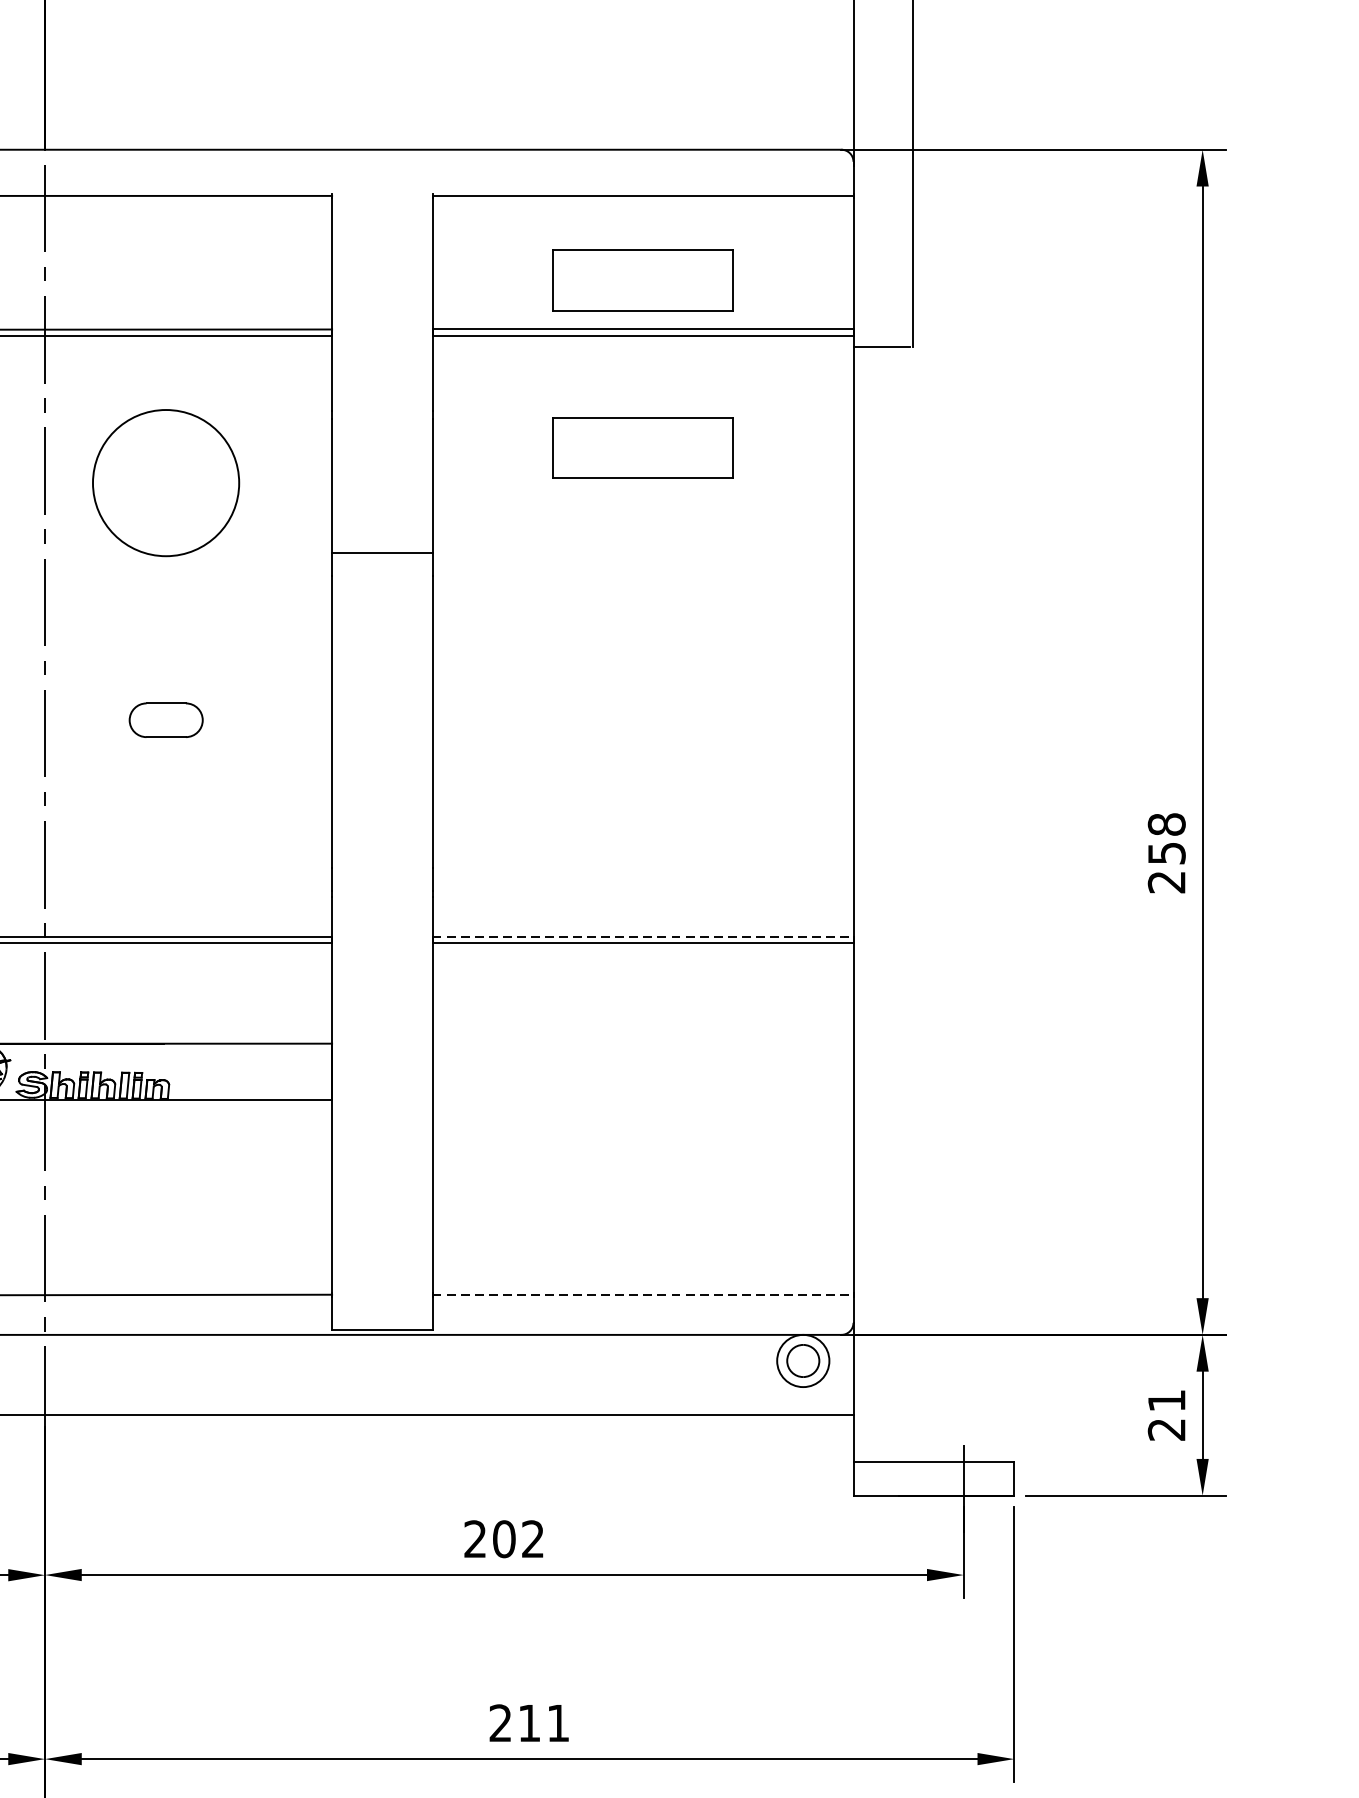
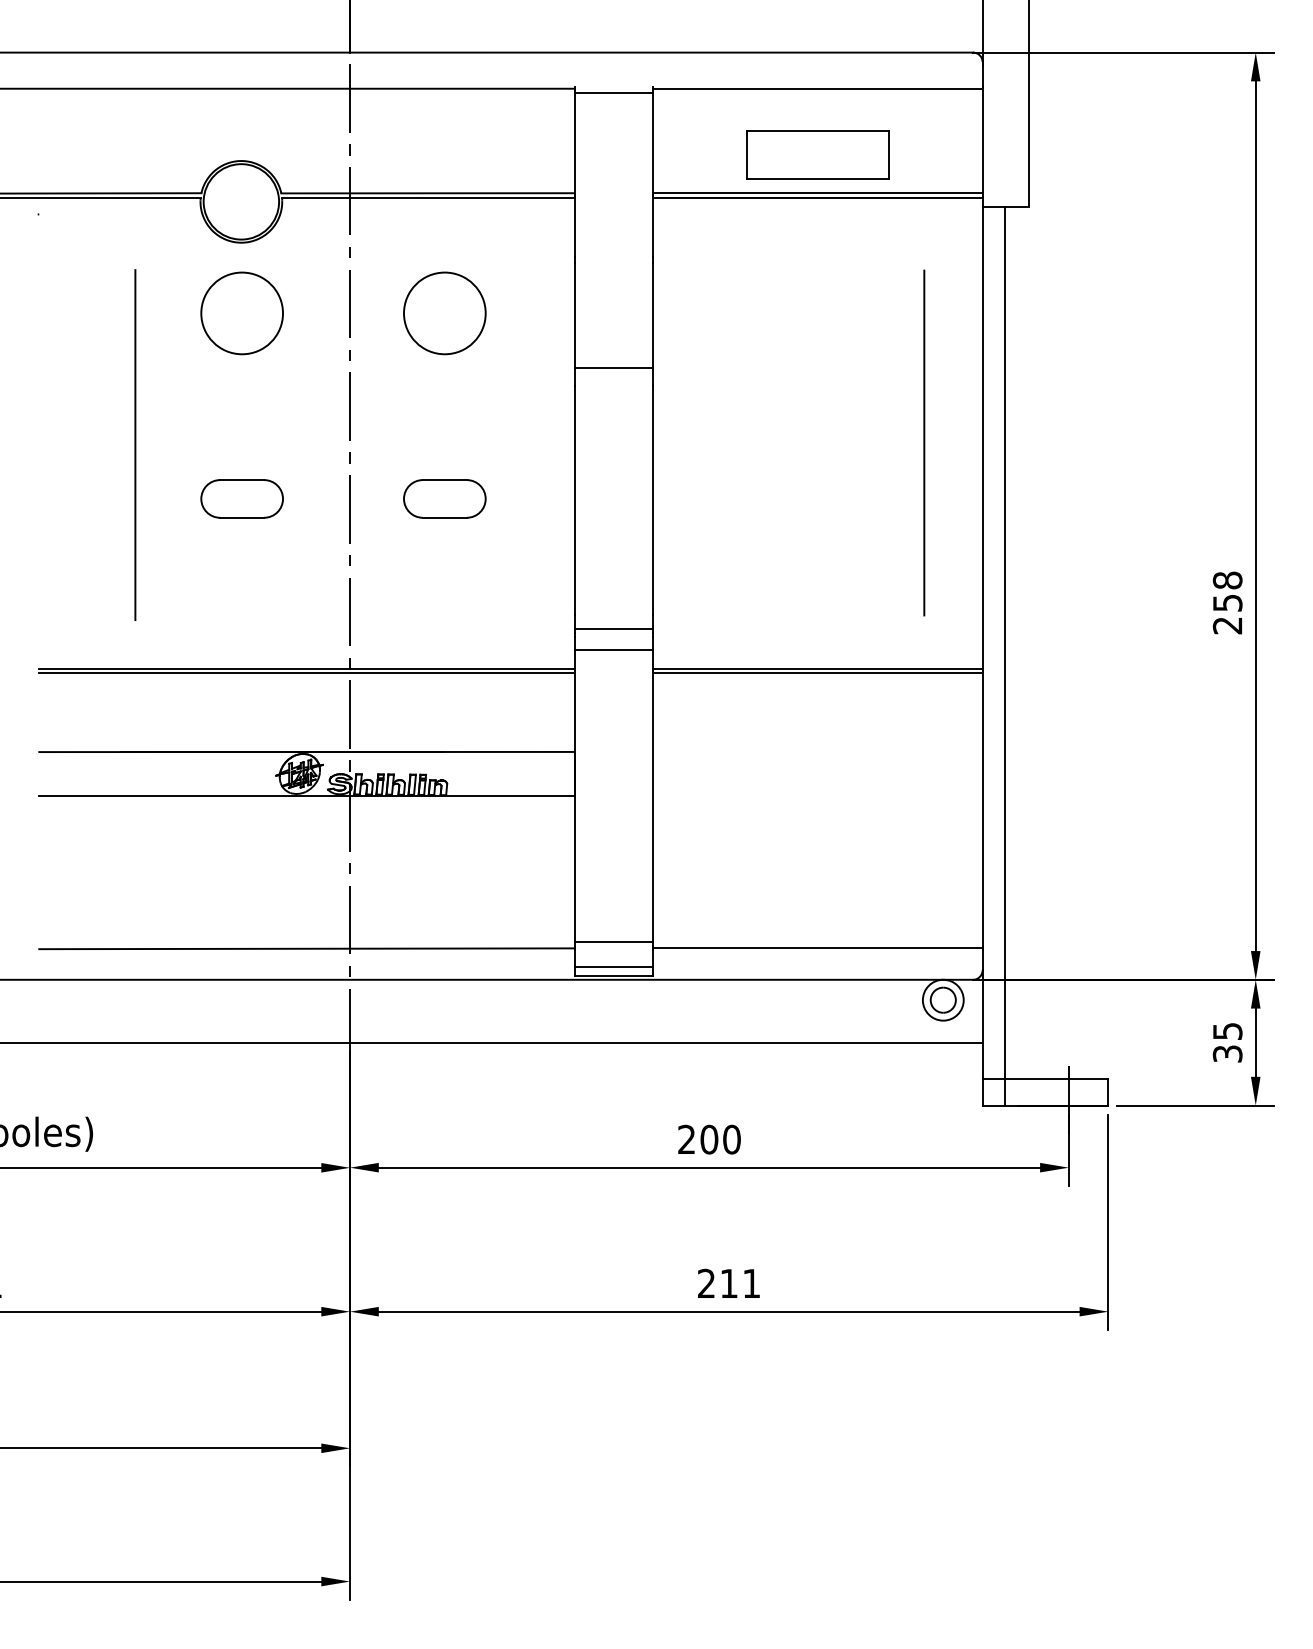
line: (381, 202) -> (613, 93), added
part: (642, 447) -> (817, 285), removed
circle: (165, 483) -> (444, 313), size x0.71
line: (779, 648) -> (924, 442), added
part: (165, 719) -> (444, 498), size x1.43
line: (381, 887) -> (613, 629), added
line: (381, 912) -> (613, 649), added
line: (881, 920) -> (1004, 655), added
line: (642, 936) -> (817, 668), dashed -> solid
line: (381, 1287) -> (613, 942), added
line: (642, 1294) -> (817, 948), dashed -> solid
line: (381, 1319) -> (613, 967), added
text: (1166, 1415) -> (1227, 1042), 21 -> 35
text: (532, 1539) -> (731, 1139), 202 -> 200

